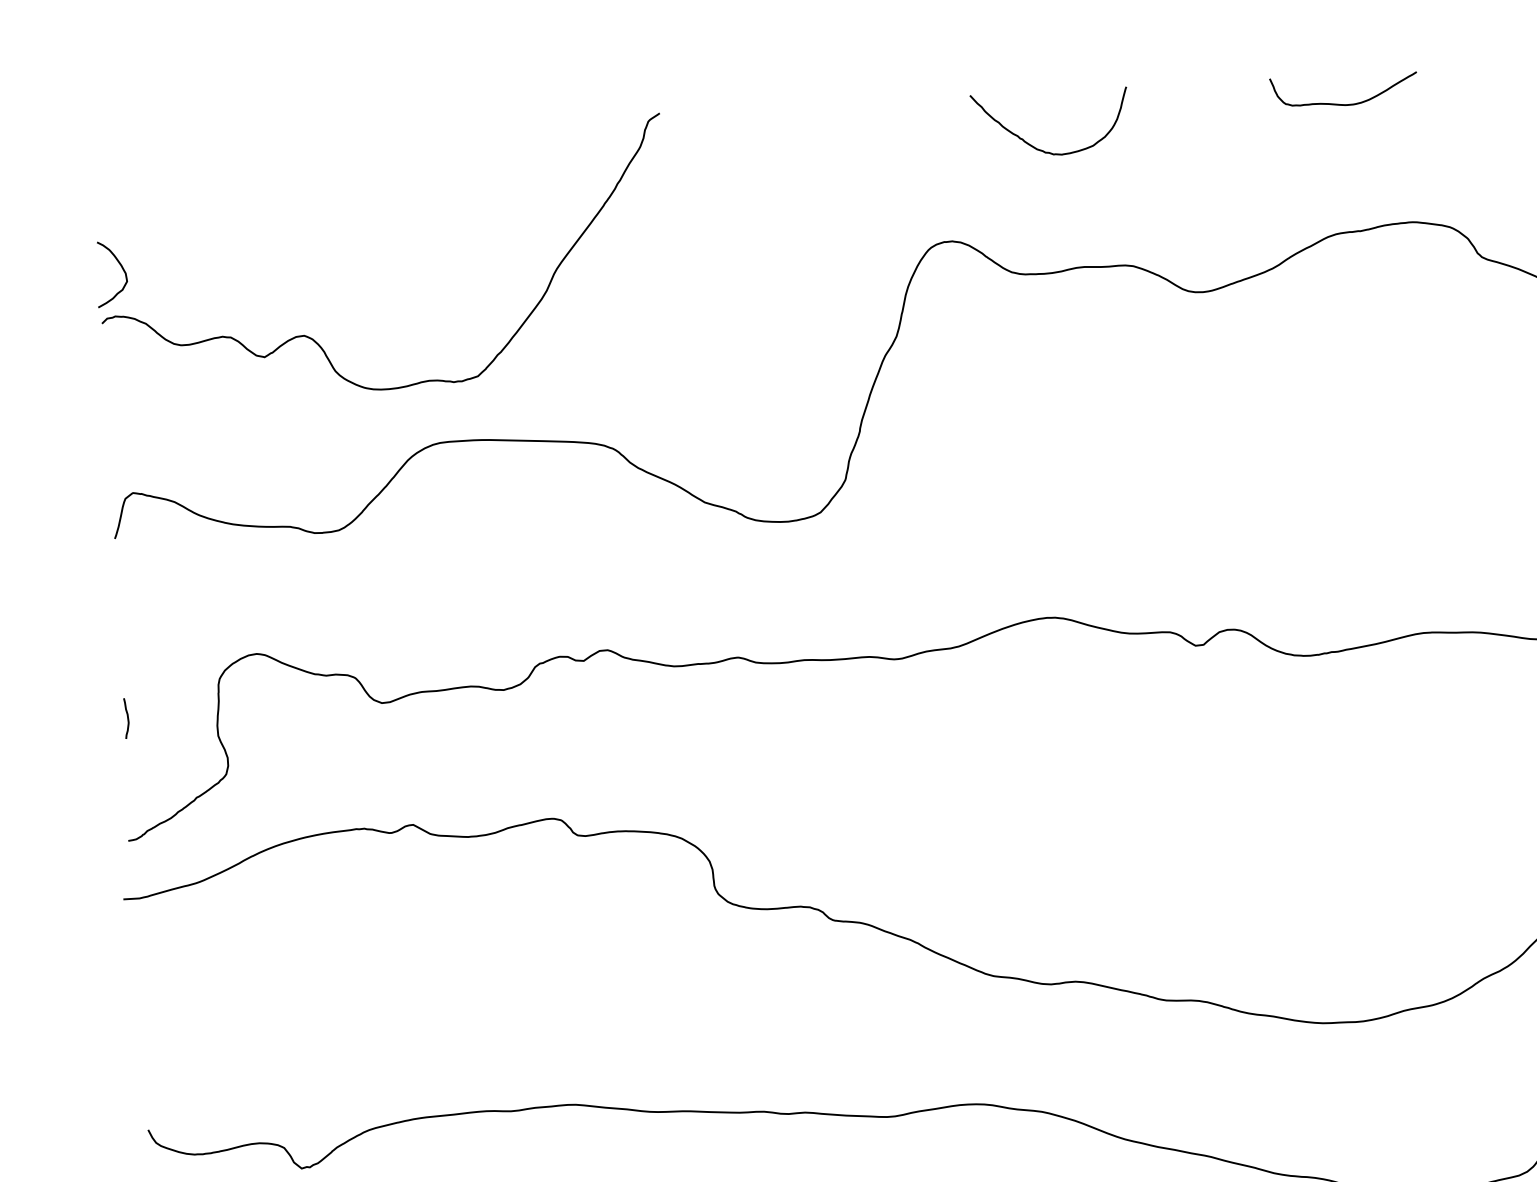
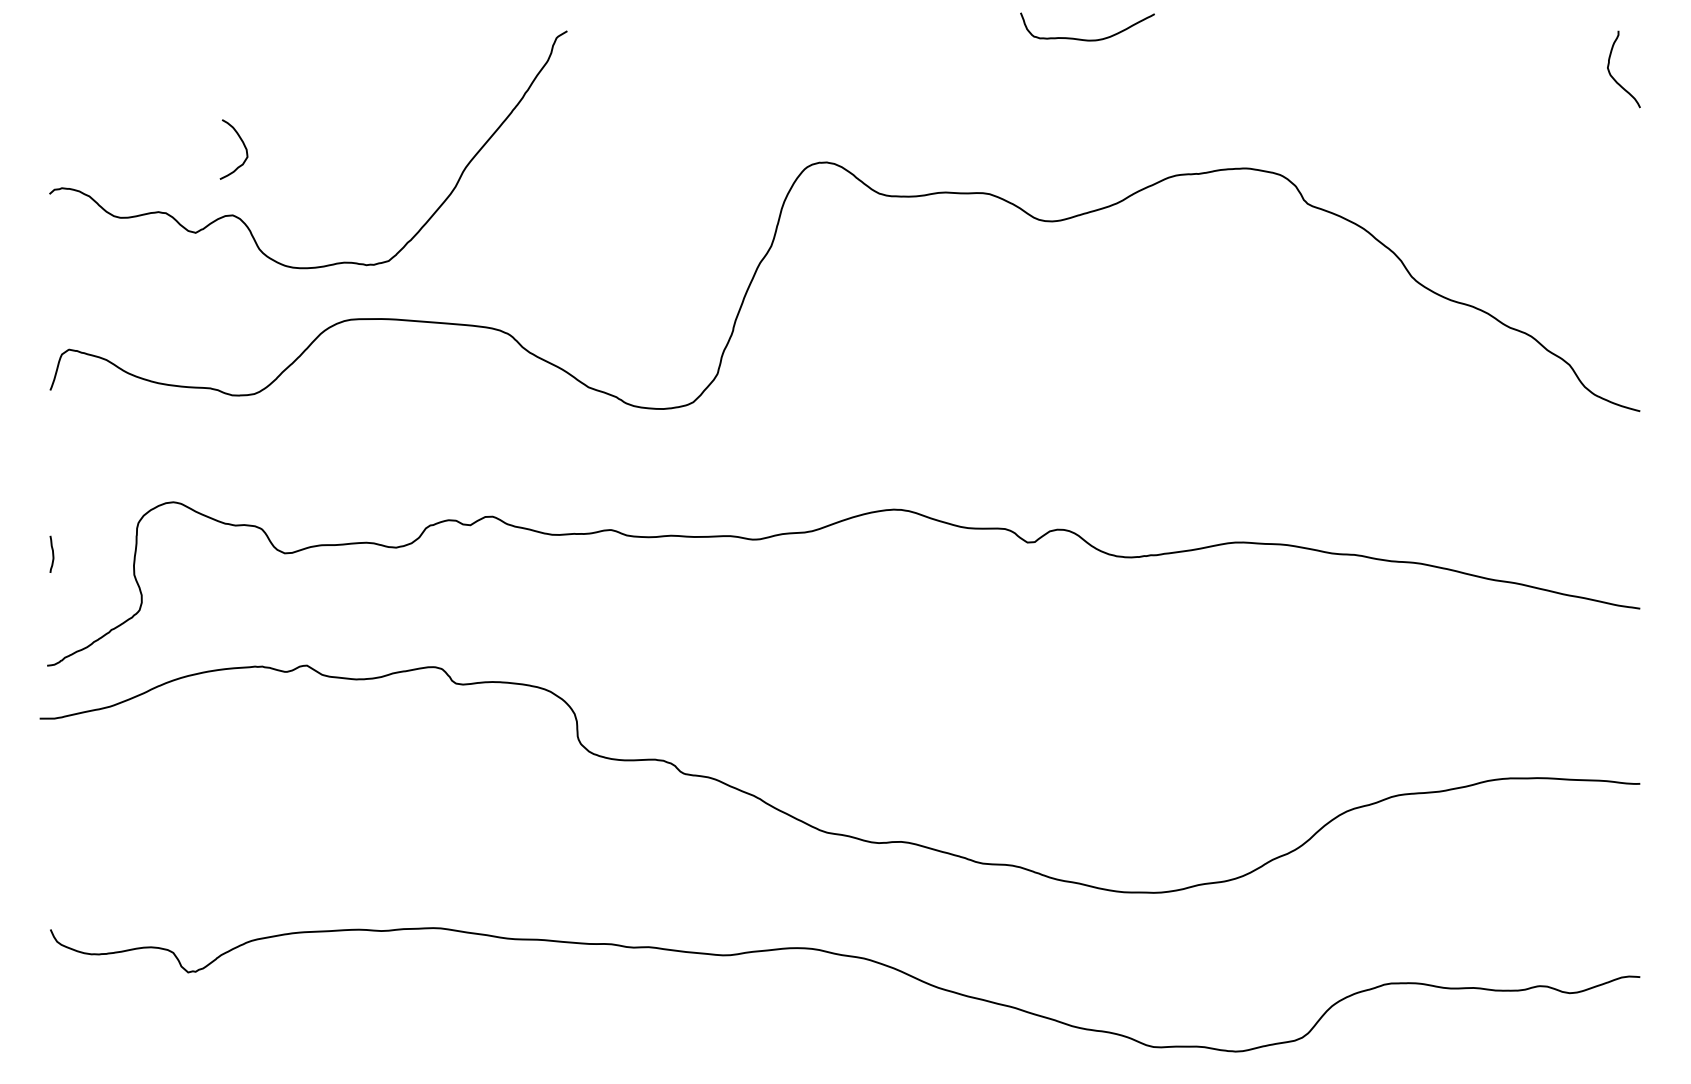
curve: (1344, 103) -> (1087, 39), moved
curve: (1039, 148) -> (910, 82), removed
curve: (122, 269) -> (243, 145), moved

